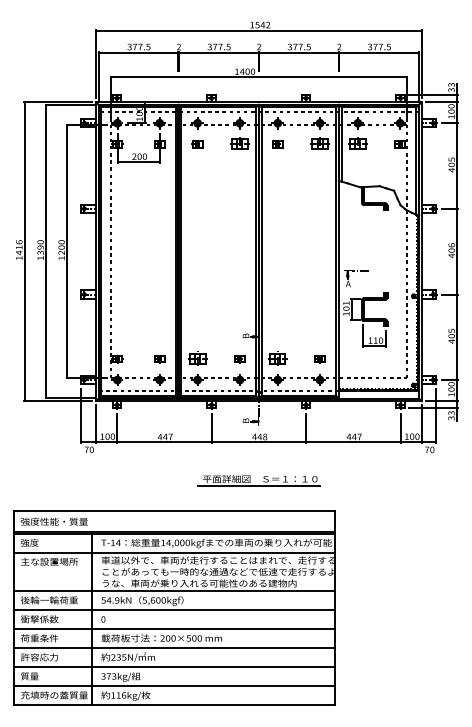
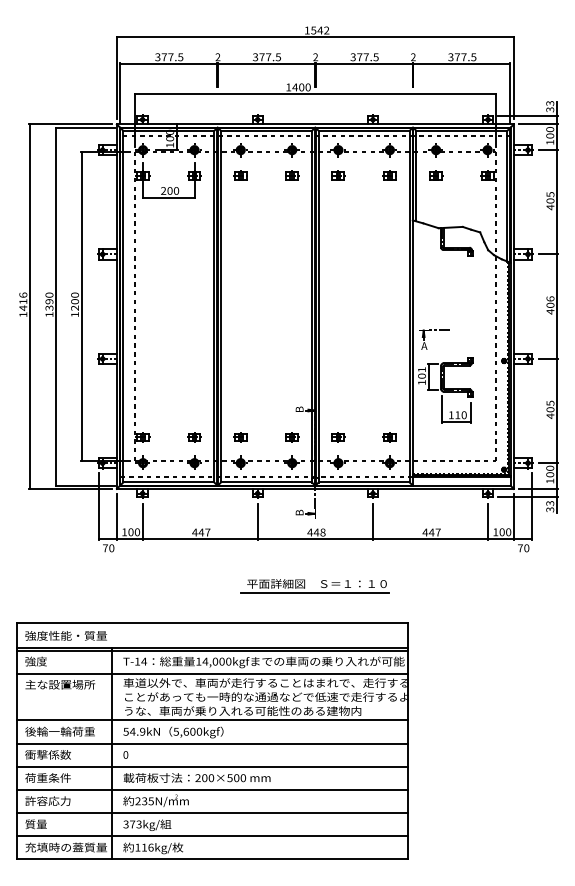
part: (239, 144) -> (291, 176), size x0.62
part: (319, 144) -> (389, 176), size x0.62
part: (357, 144) -> (435, 176), size x0.62
part: (197, 359) -> (240, 438), size x0.62
part: (277, 359) -> (338, 438), size x0.62

